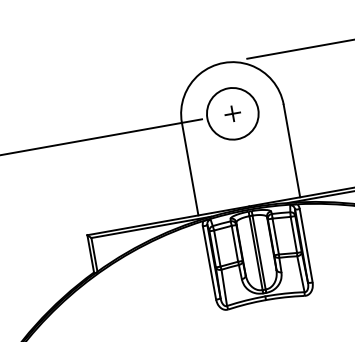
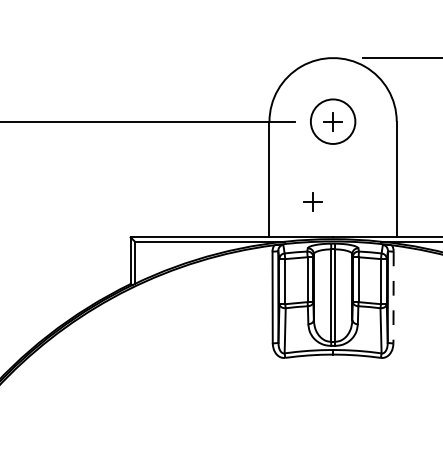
circle: (232, 113) -> (332, 121), size x0.7
part: (227, 180) -> (312, 201), added
line: (306, 245) -> (393, 297), solid -> dashed

